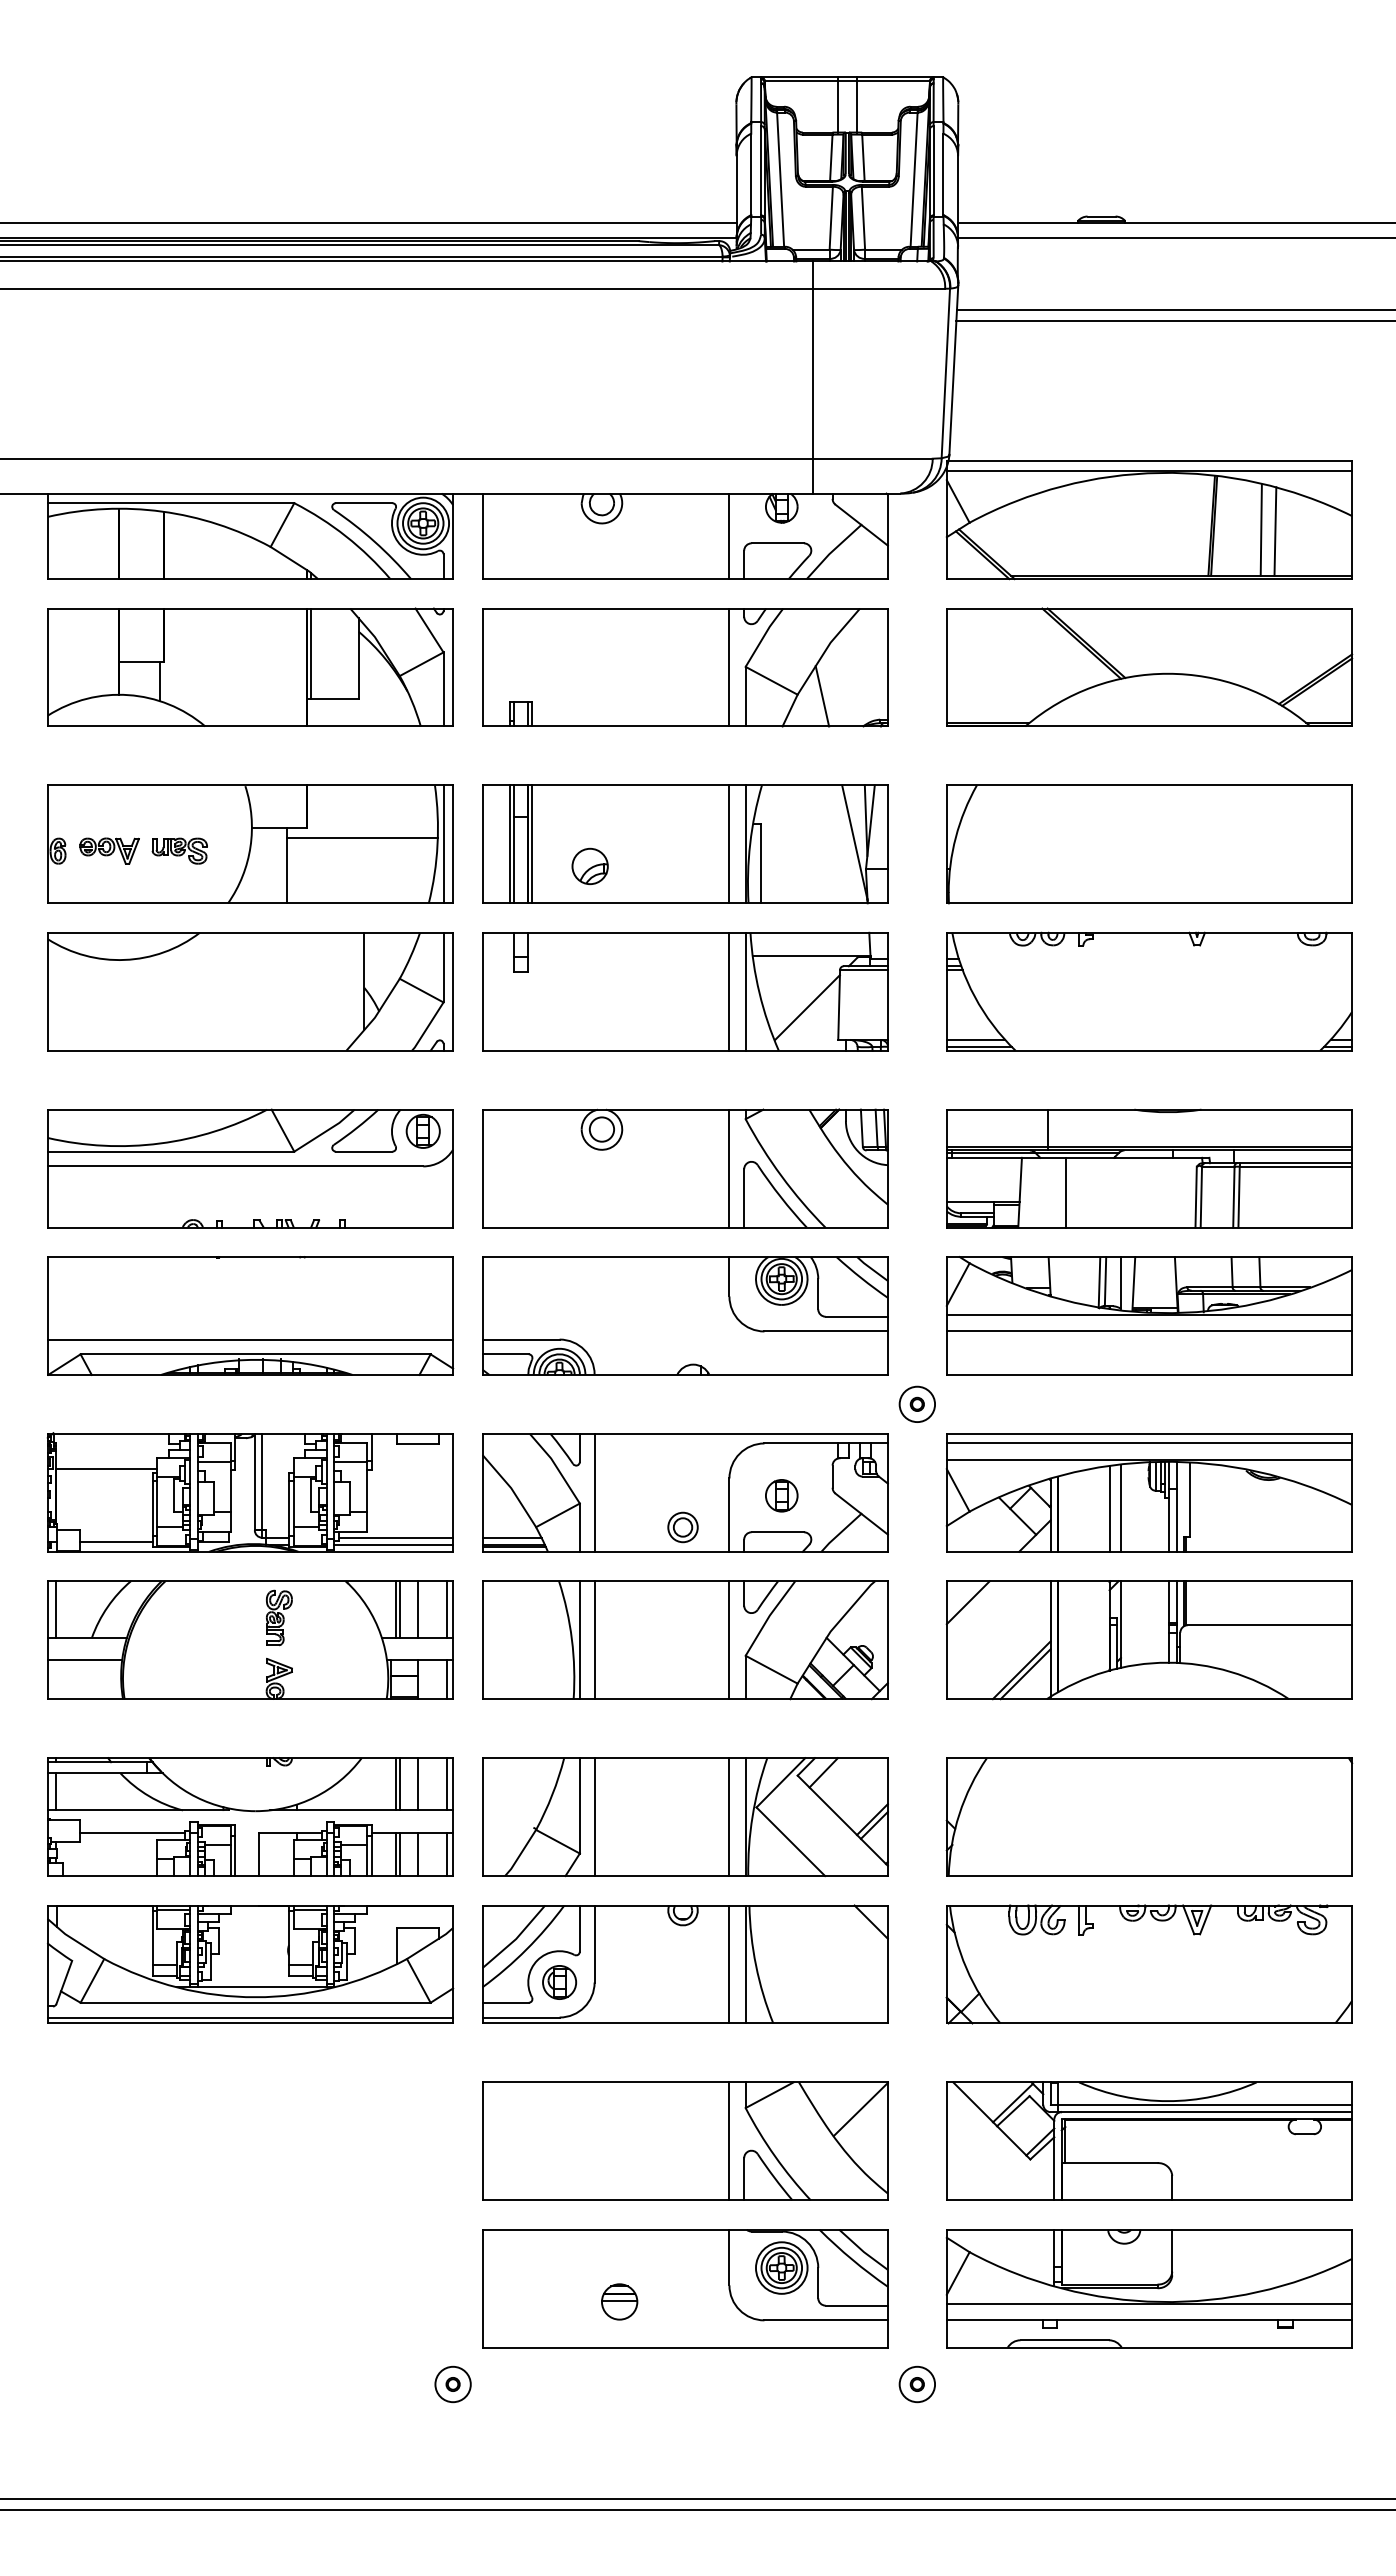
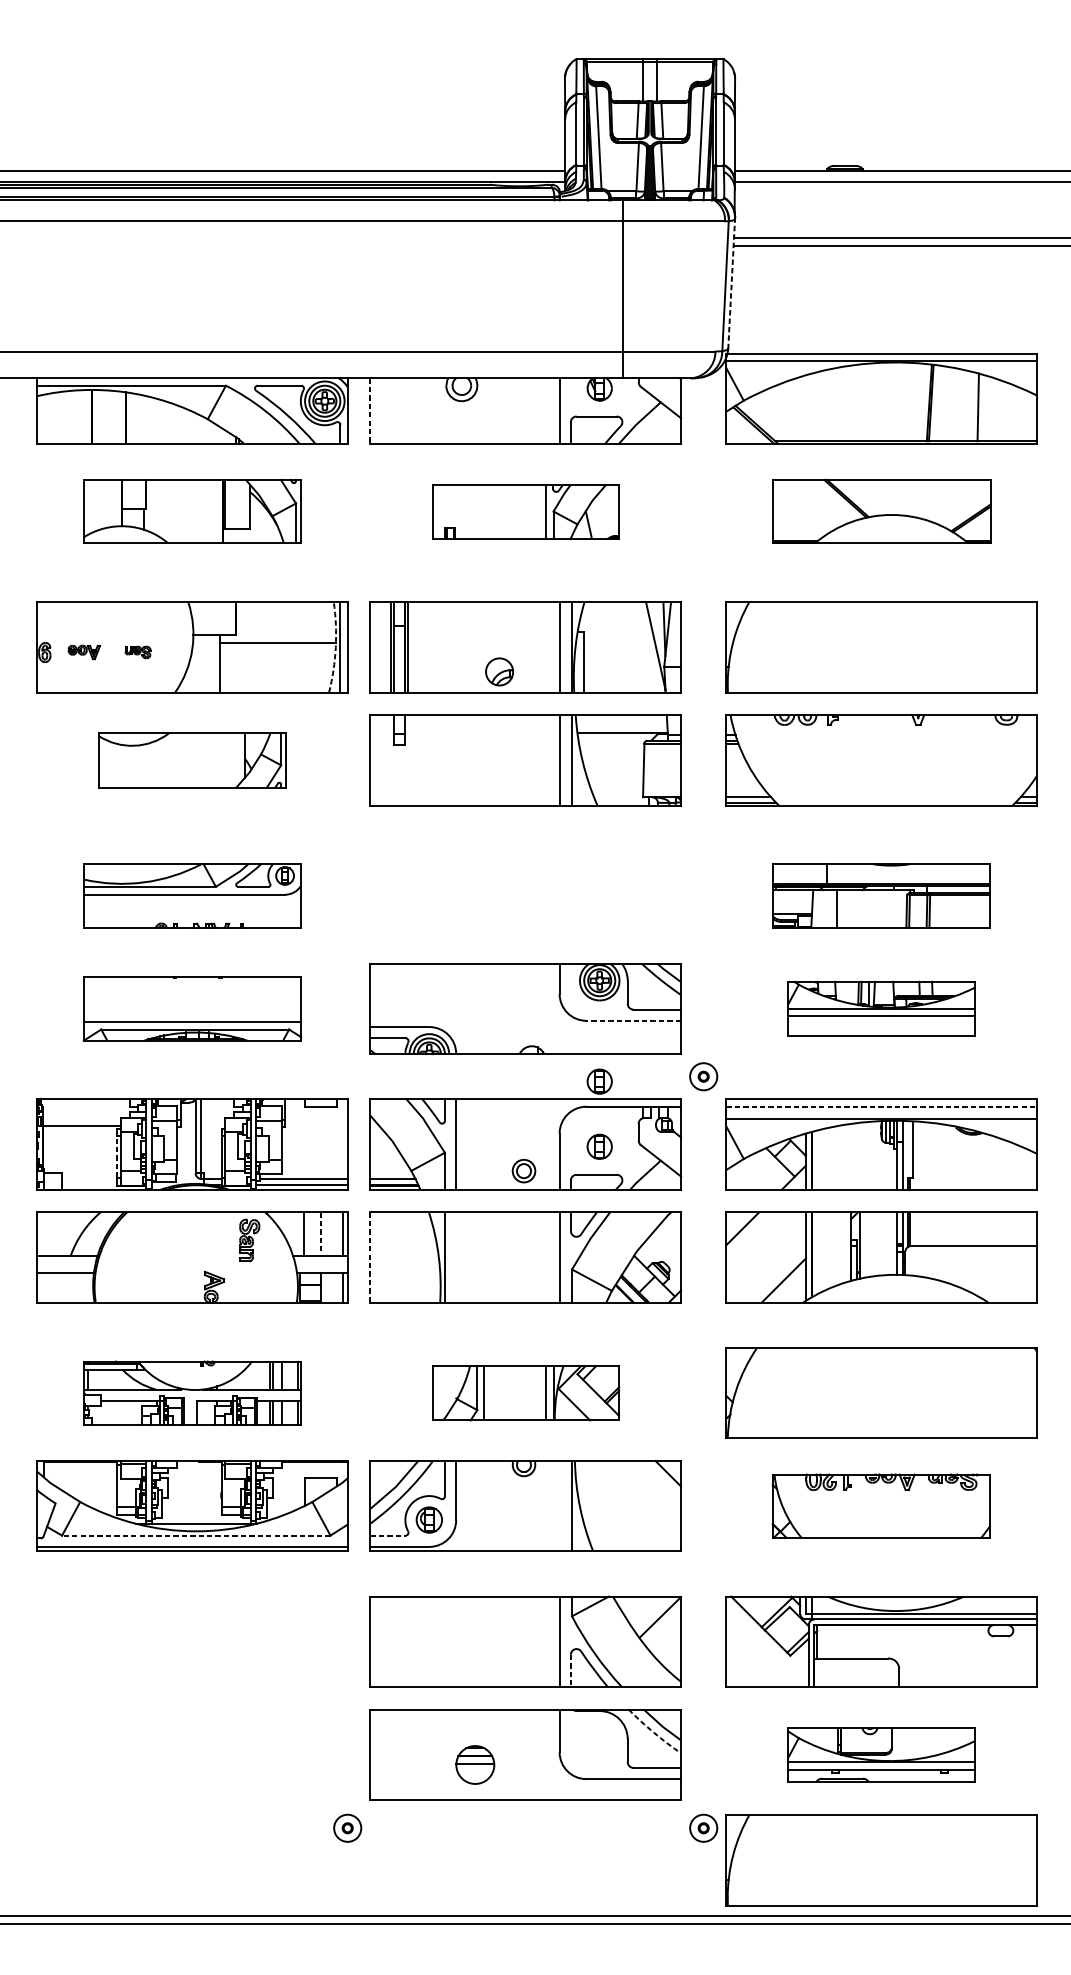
line: (953, 369) -> (731, 283), solid -> dashed
line: (1260, 529) -> (966, 405), removed
line: (482, 536) -> (370, 411), solid -> dashed
part: (250, 666) -> (192, 510), size x0.7
part: (1149, 666) -> (881, 510), size x0.7
part: (685, 667) -> (525, 511), size x0.6
arc: (437, 844) -> (335, 647), solid -> dashed
part: (109, 850) -> (84, 652), size x0.7
part: (179, 850) -> (137, 652), size x0.6
part: (589, 866) -> (499, 671), moved
part: (250, 991) -> (192, 760), size x0.6
line: (807, 1007) -> (619, 772), removed
part: (250, 1168) -> (192, 895), size x0.7
part: (685, 1168) -> (525, 895), removed
part: (1149, 1168) -> (881, 895), size x0.7
part: (250, 1315) -> (192, 1008), size x0.7
part: (1148, 1315) -> (880, 1008), size x0.6
line: (826, 1331) -> (634, 1020), solid -> dashed
part: (781, 1410) -> (599, 1081), added
line: (1149, 1443) -> (881, 1106), solid -> dashed
line: (1120, 1507) -> (859, 1155), removed
line: (152, 1508) -> (117, 1156), solid -> dashed
line: (1109, 1508) -> (851, 1156), removed
line: (116, 1542) -> (89, 1182), removed
line: (55, 1609) -> (42, 1234), removed
line: (400, 1609) -> (307, 1234), removed
line: (417, 1610) -> (320, 1234), solid -> dashed
part: (279, 1617) -> (249, 1240), moved
line: (482, 1640) -> (370, 1257), solid -> dashed
line: (594, 1640) -> (456, 1257), removed
line: (1025, 1674) -> (786, 1283), removed
part: (250, 1816) -> (192, 1392), size x0.7
part: (685, 1817) -> (525, 1393), size x0.6
line: (729, 1964) -> (559, 1506), removed
part: (1148, 1964) -> (880, 1506), size x0.7
line: (255, 2002) -> (196, 1535), solid -> dashed
line: (506, 2002) -> (388, 1535), solid -> dashed
line: (744, 2179) -> (571, 1671), solid -> dashed
arc: (852, 2259) -> (653, 1732), solid -> dashed
part: (781, 2267) -> (599, 1738), removed
part: (1148, 2288) -> (880, 1754), size x0.6
part: (619, 2301) -> (475, 1764), size x1.4
part: (1149, 2426) -> (881, 1860), added

